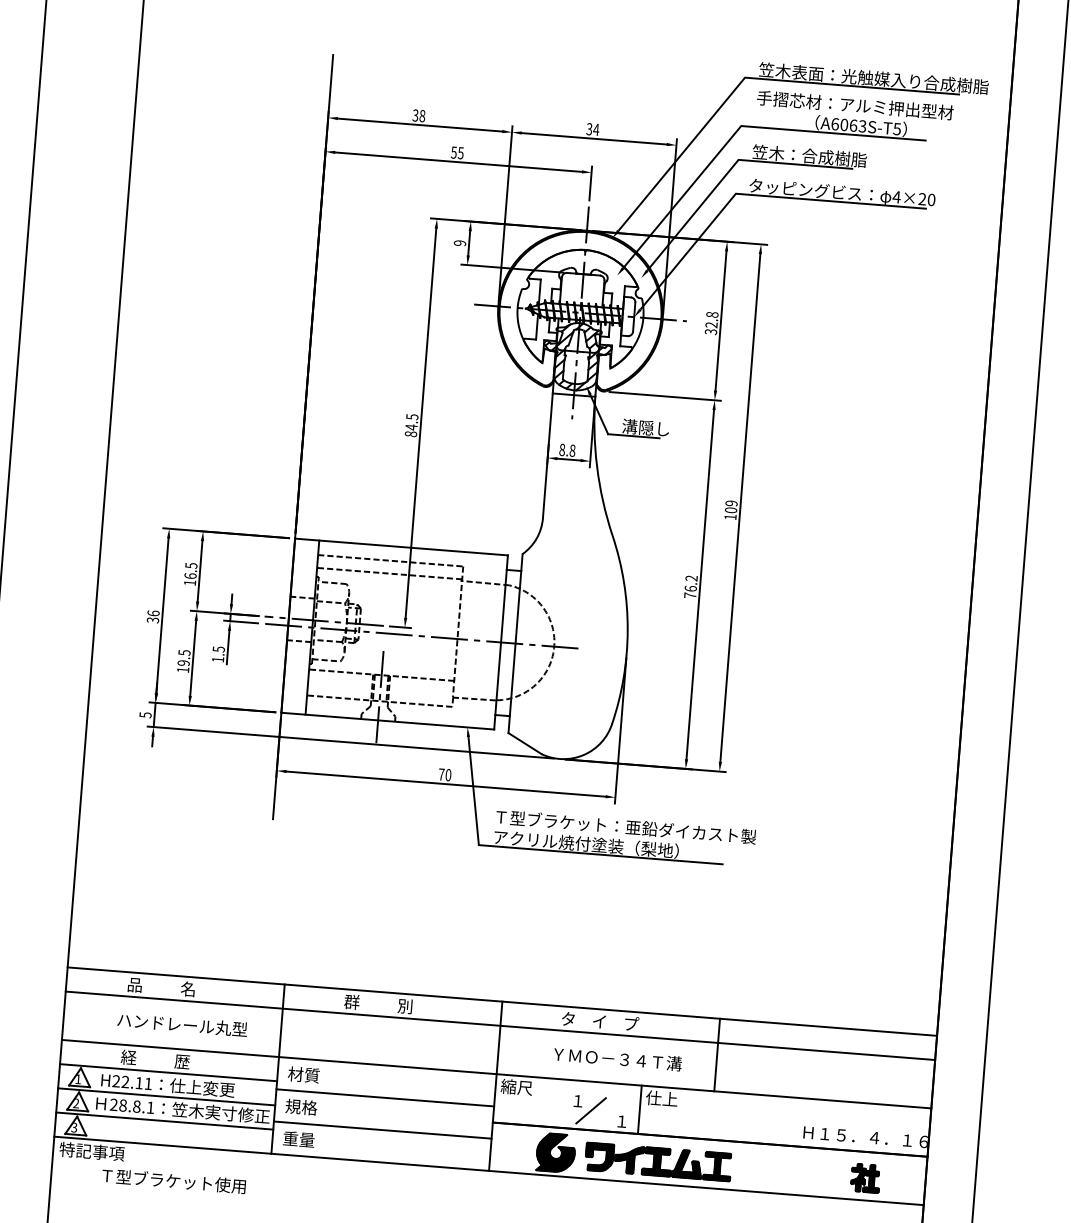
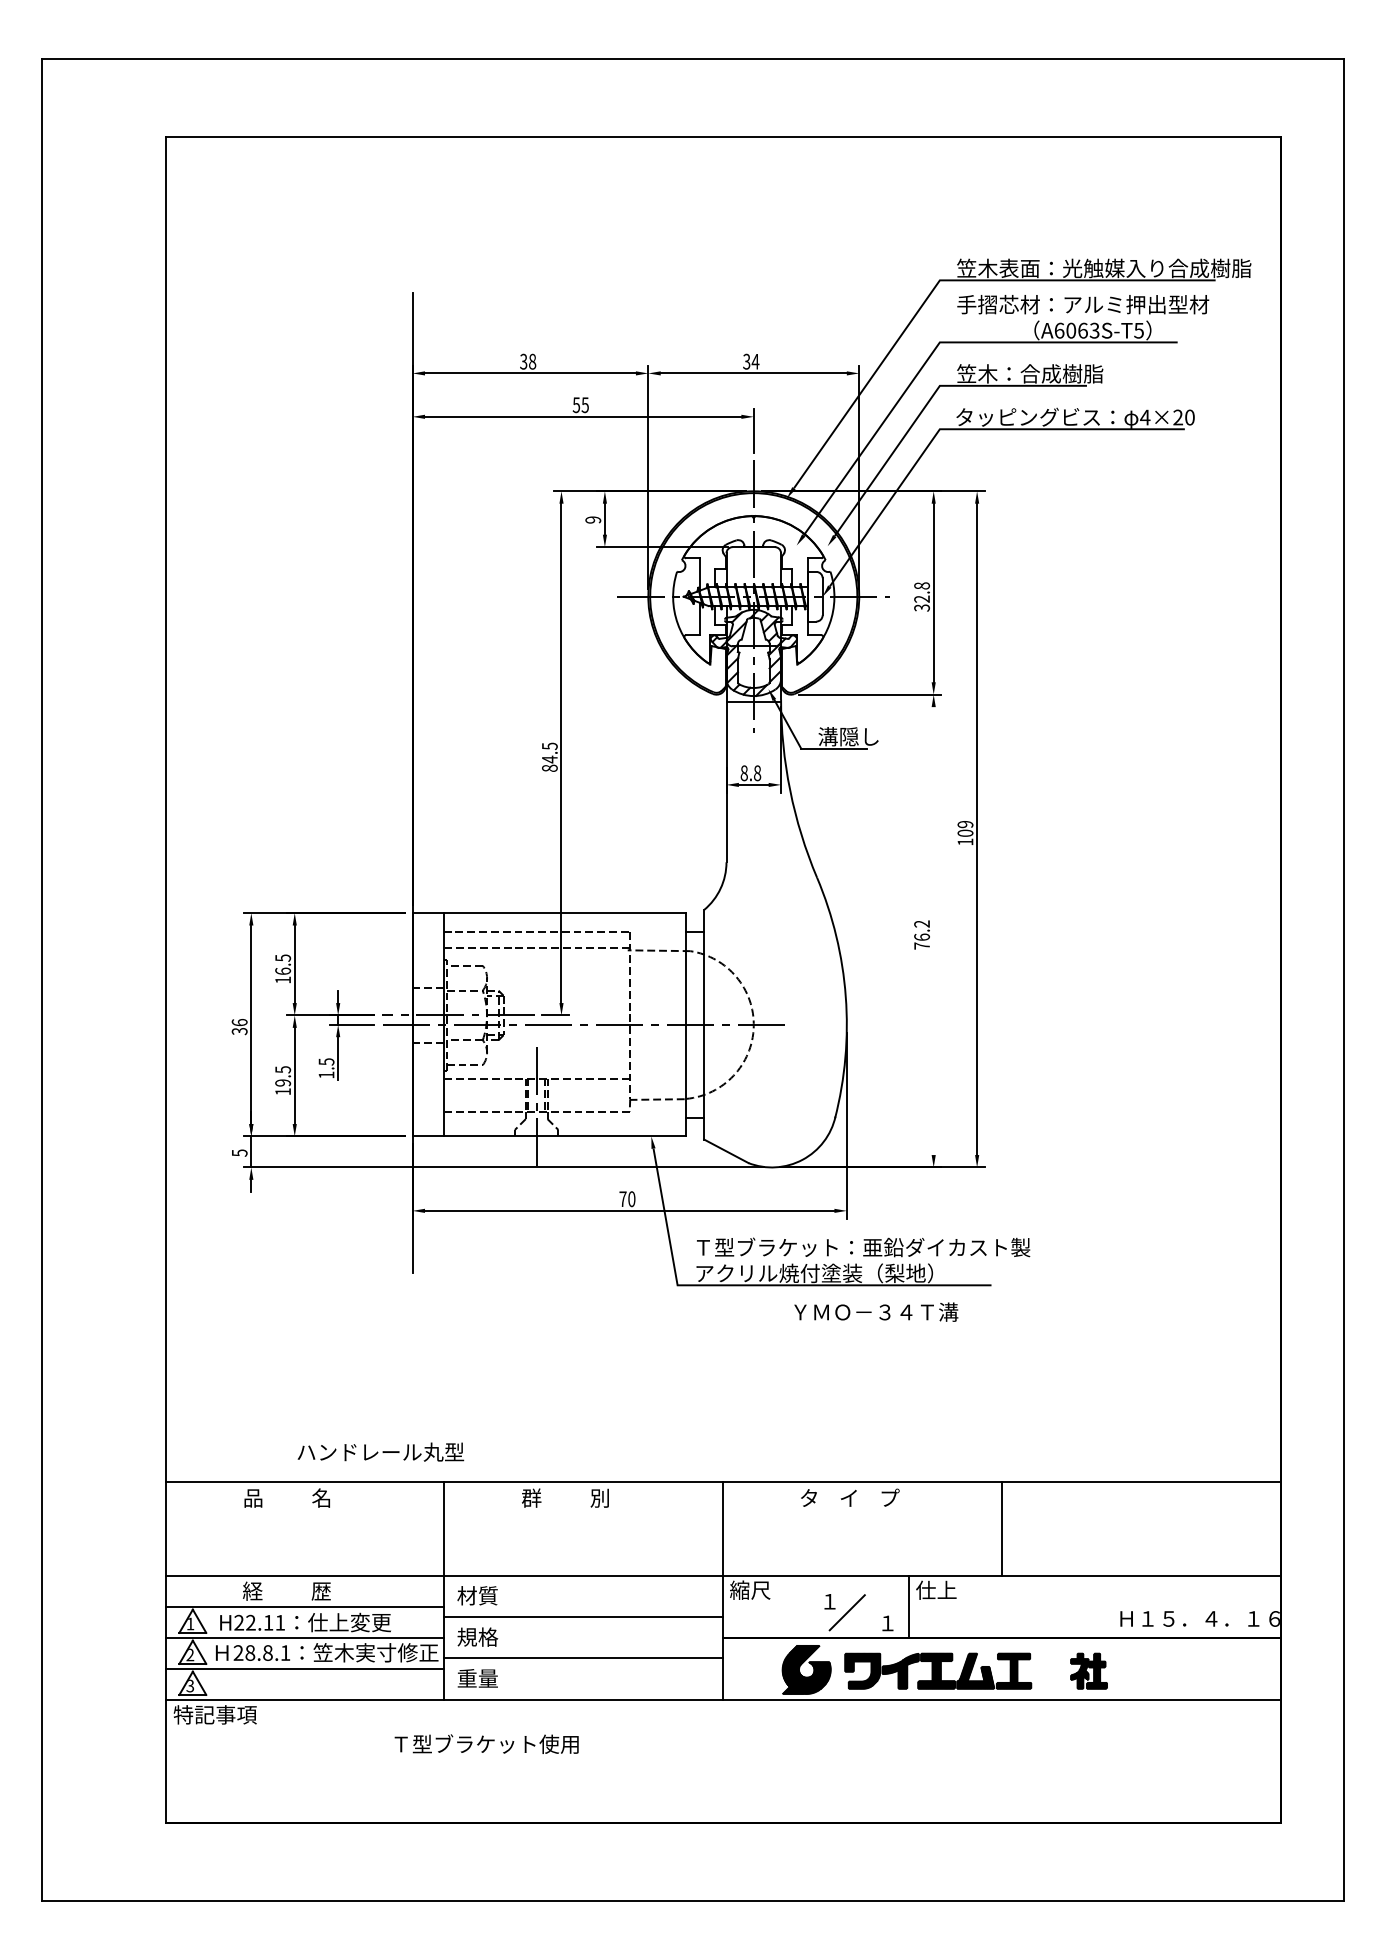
line: (700, 584) -> (933, 931), removed
text: (182, 1024) -> (380, 1451), moved
line: (499, 1025) -> (722, 1513), removed
text: (618, 1058) -> (876, 1311), moved
part: (865, 1177) -> (1088, 1670), moved
text: (173, 1180) -> (486, 1743), moved

